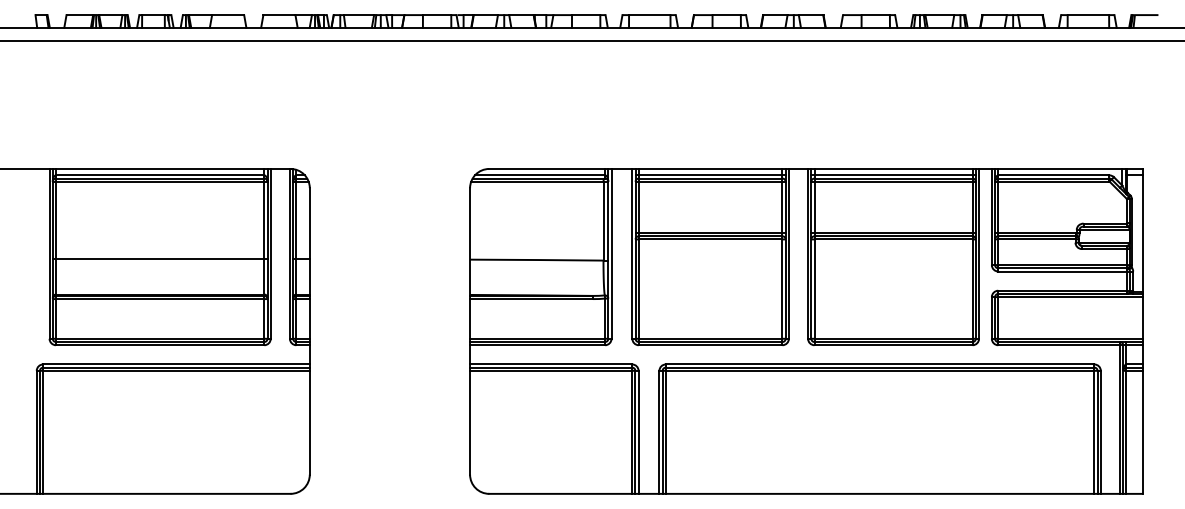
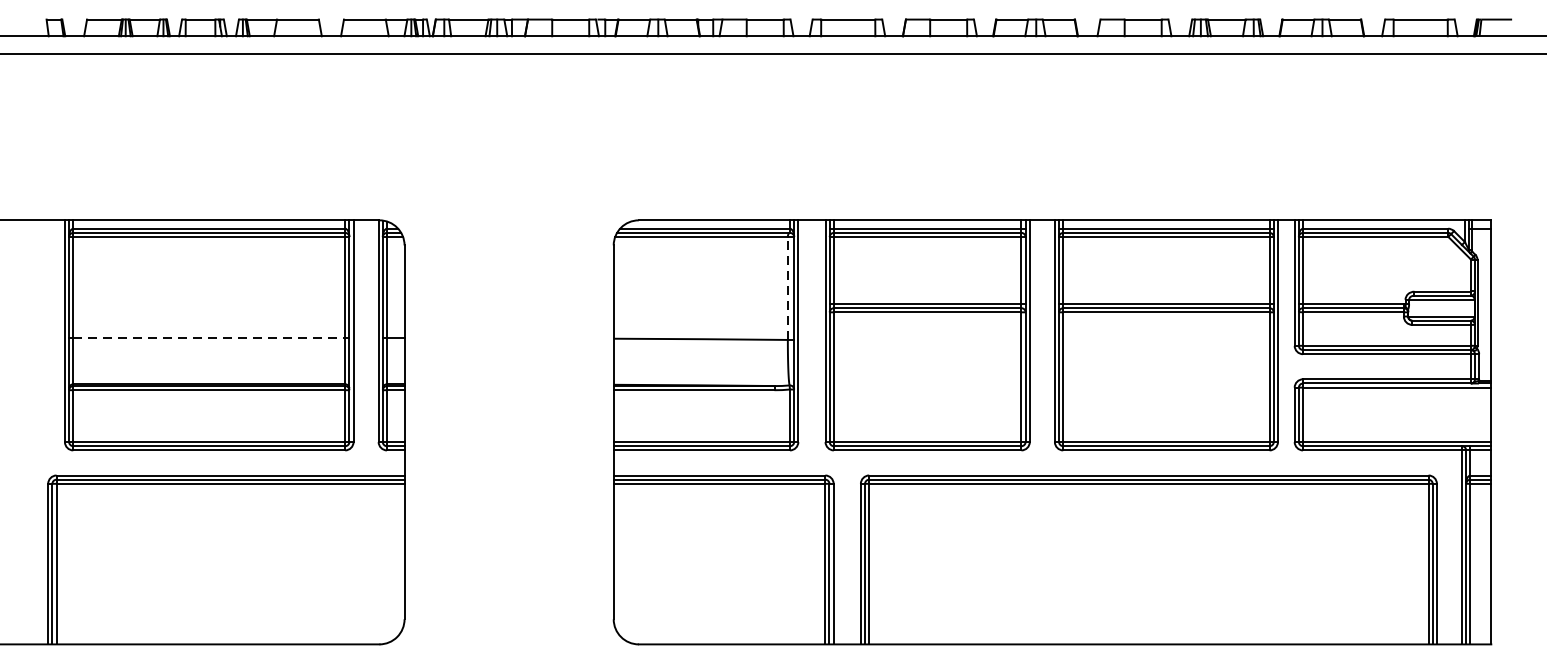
line: (603, 220) -> (787, 287), solid -> dashed
line: (160, 259) -> (209, 338), solid -> dashed

